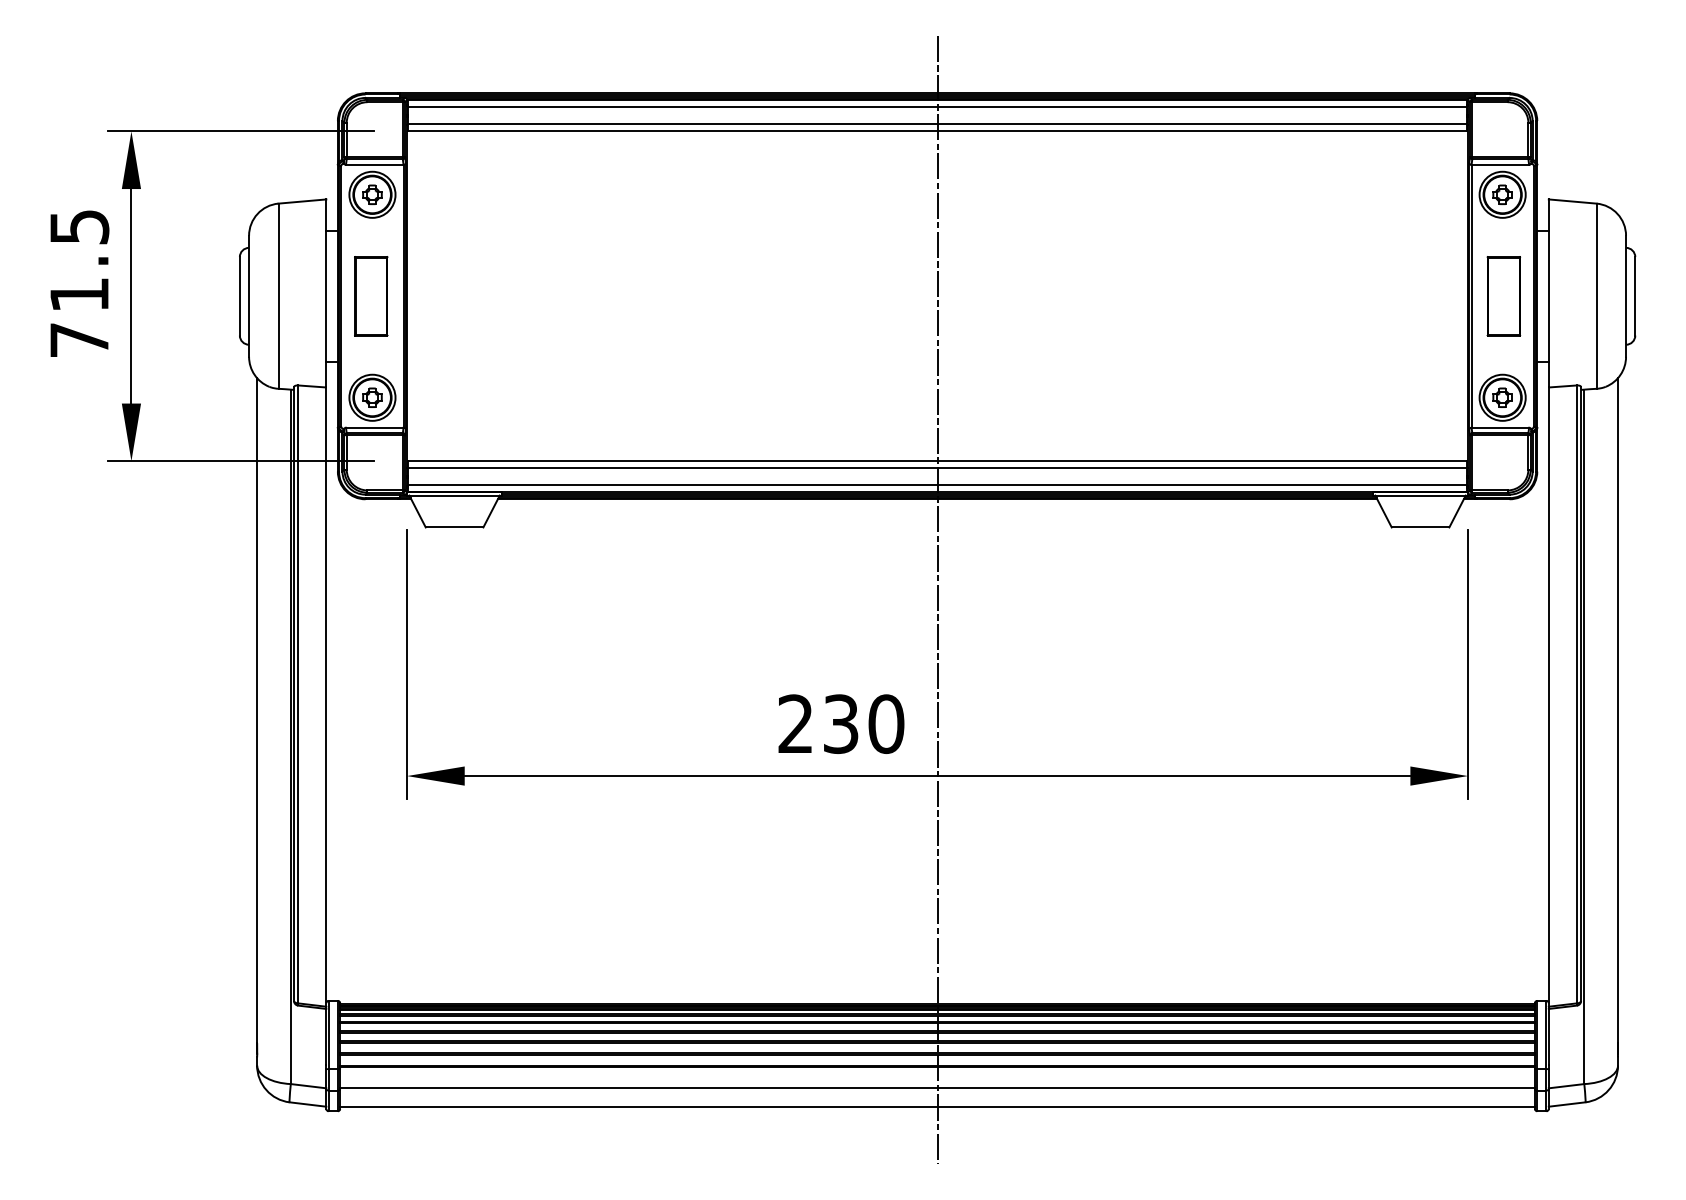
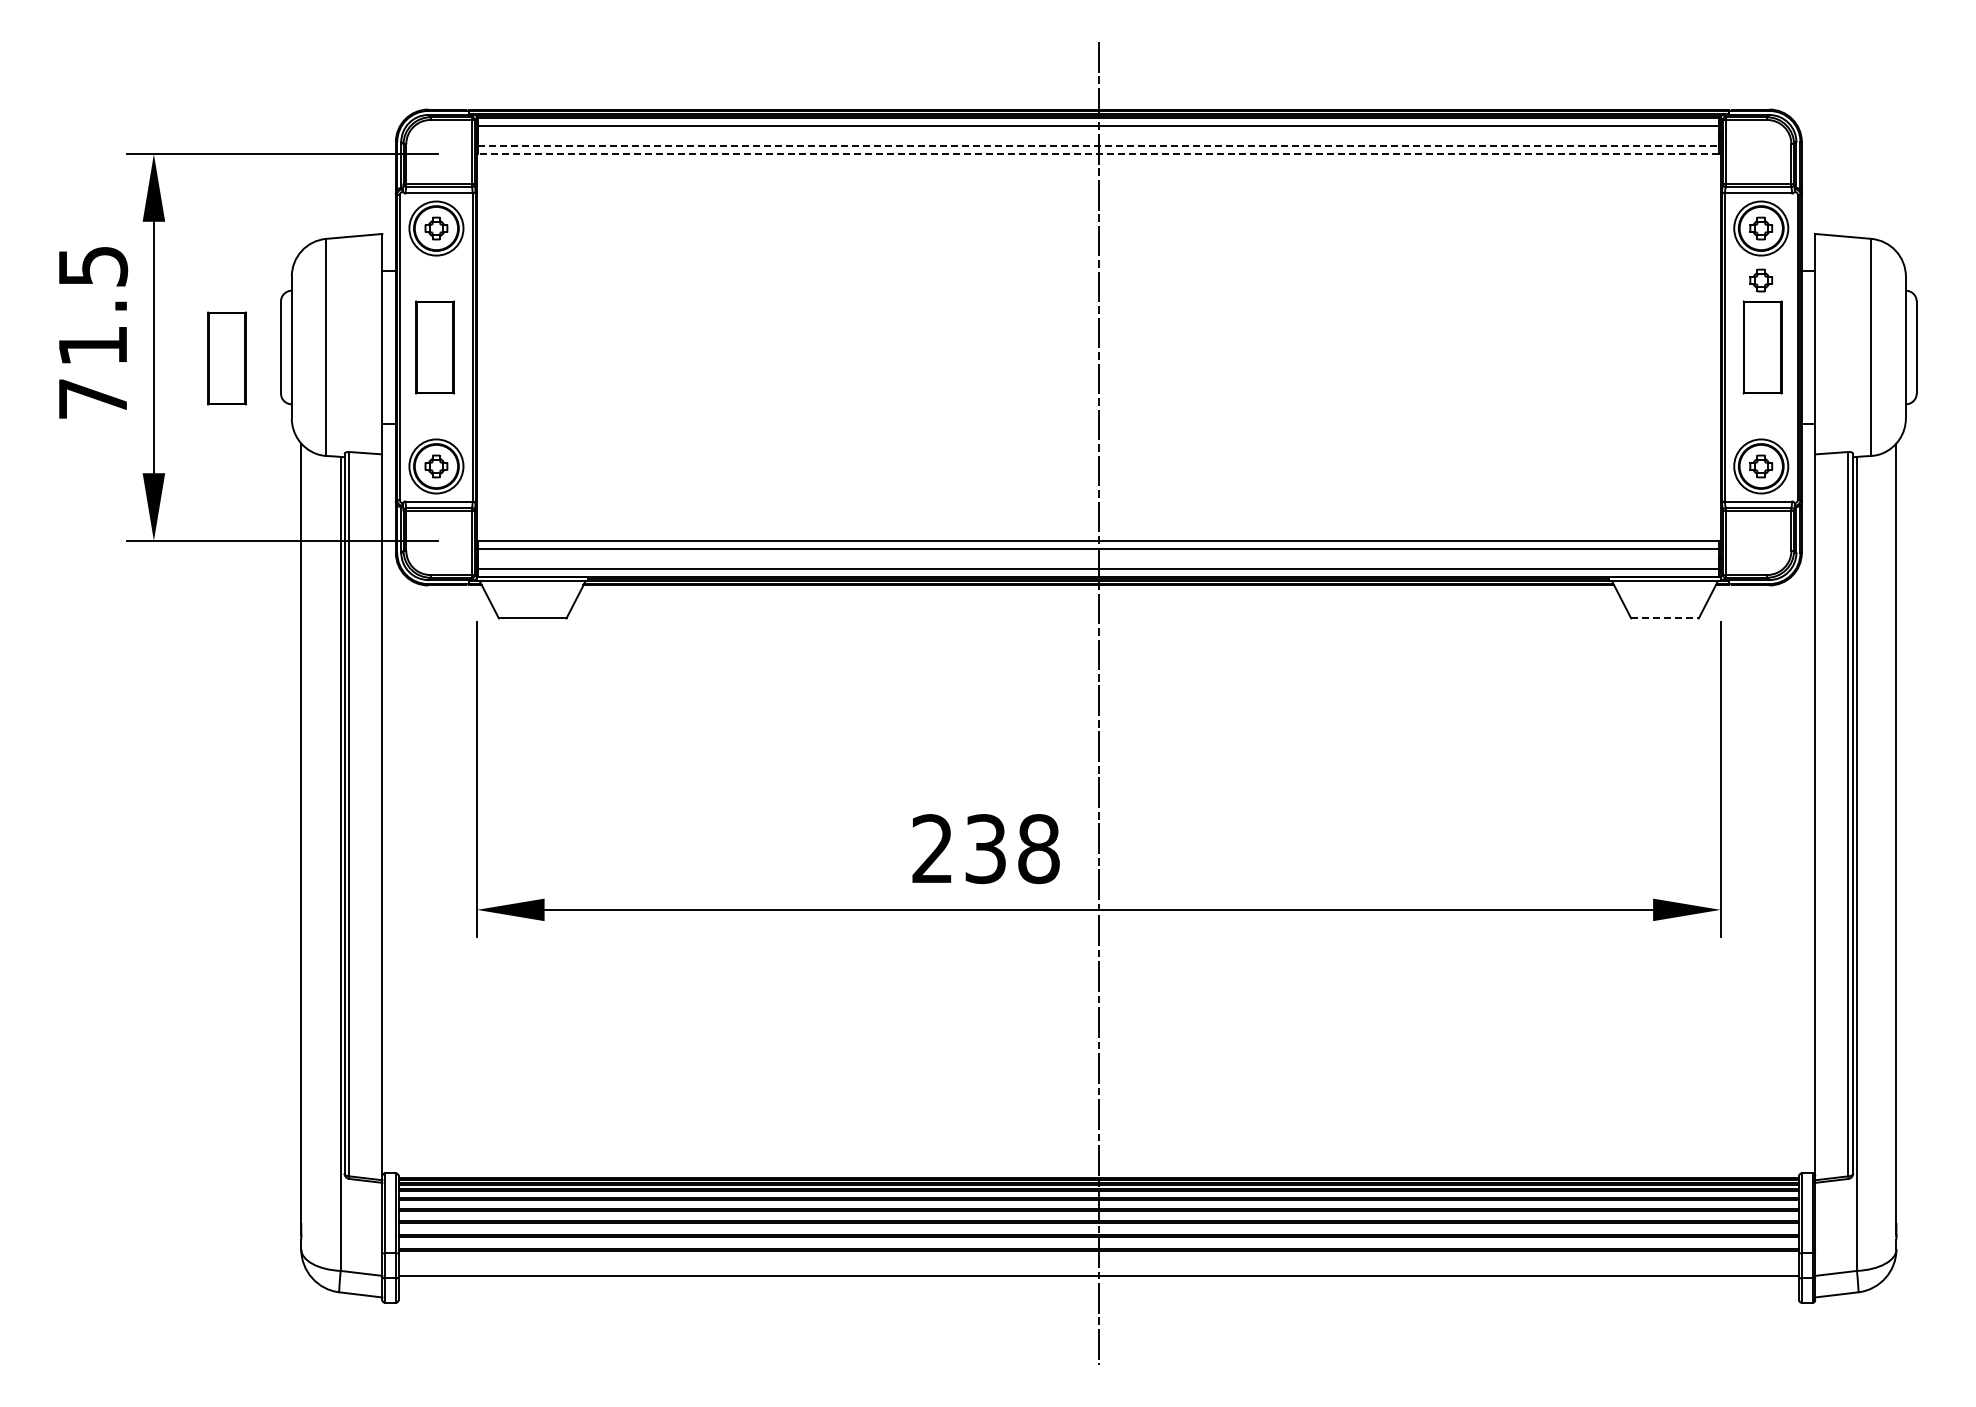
line: (938, 124) -> (1099, 146), solid -> dashed
line: (937, 131) -> (1098, 154), solid -> dashed
part: (1502, 239) -> (1761, 280), added
part: (193, 305) -> (226, 358), added
line: (1420, 527) -> (1665, 618), solid -> dashed
text: (886, 723) -> (1038, 848), 230 -> 238
line: (937, 1106) -> (1098, 1297), removed

